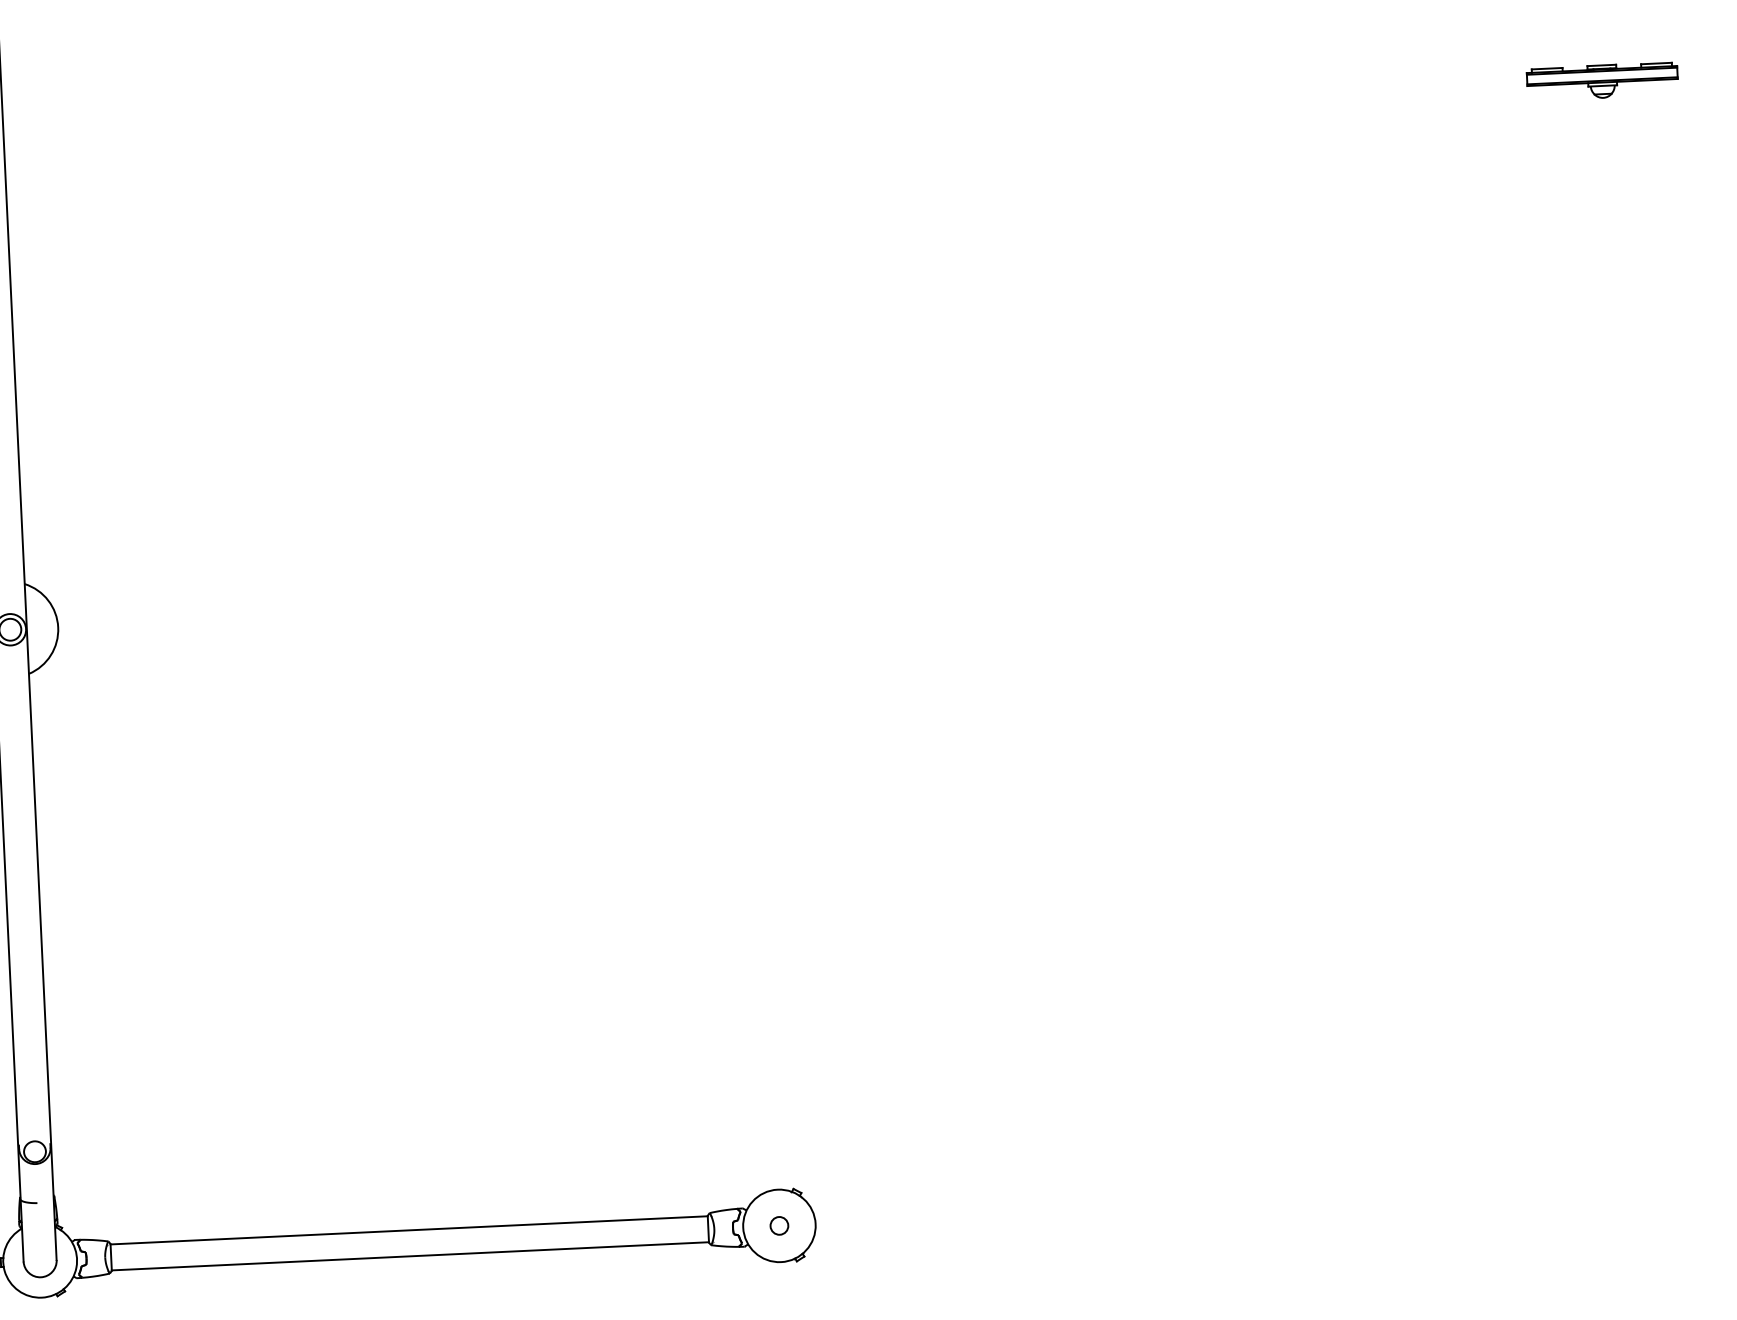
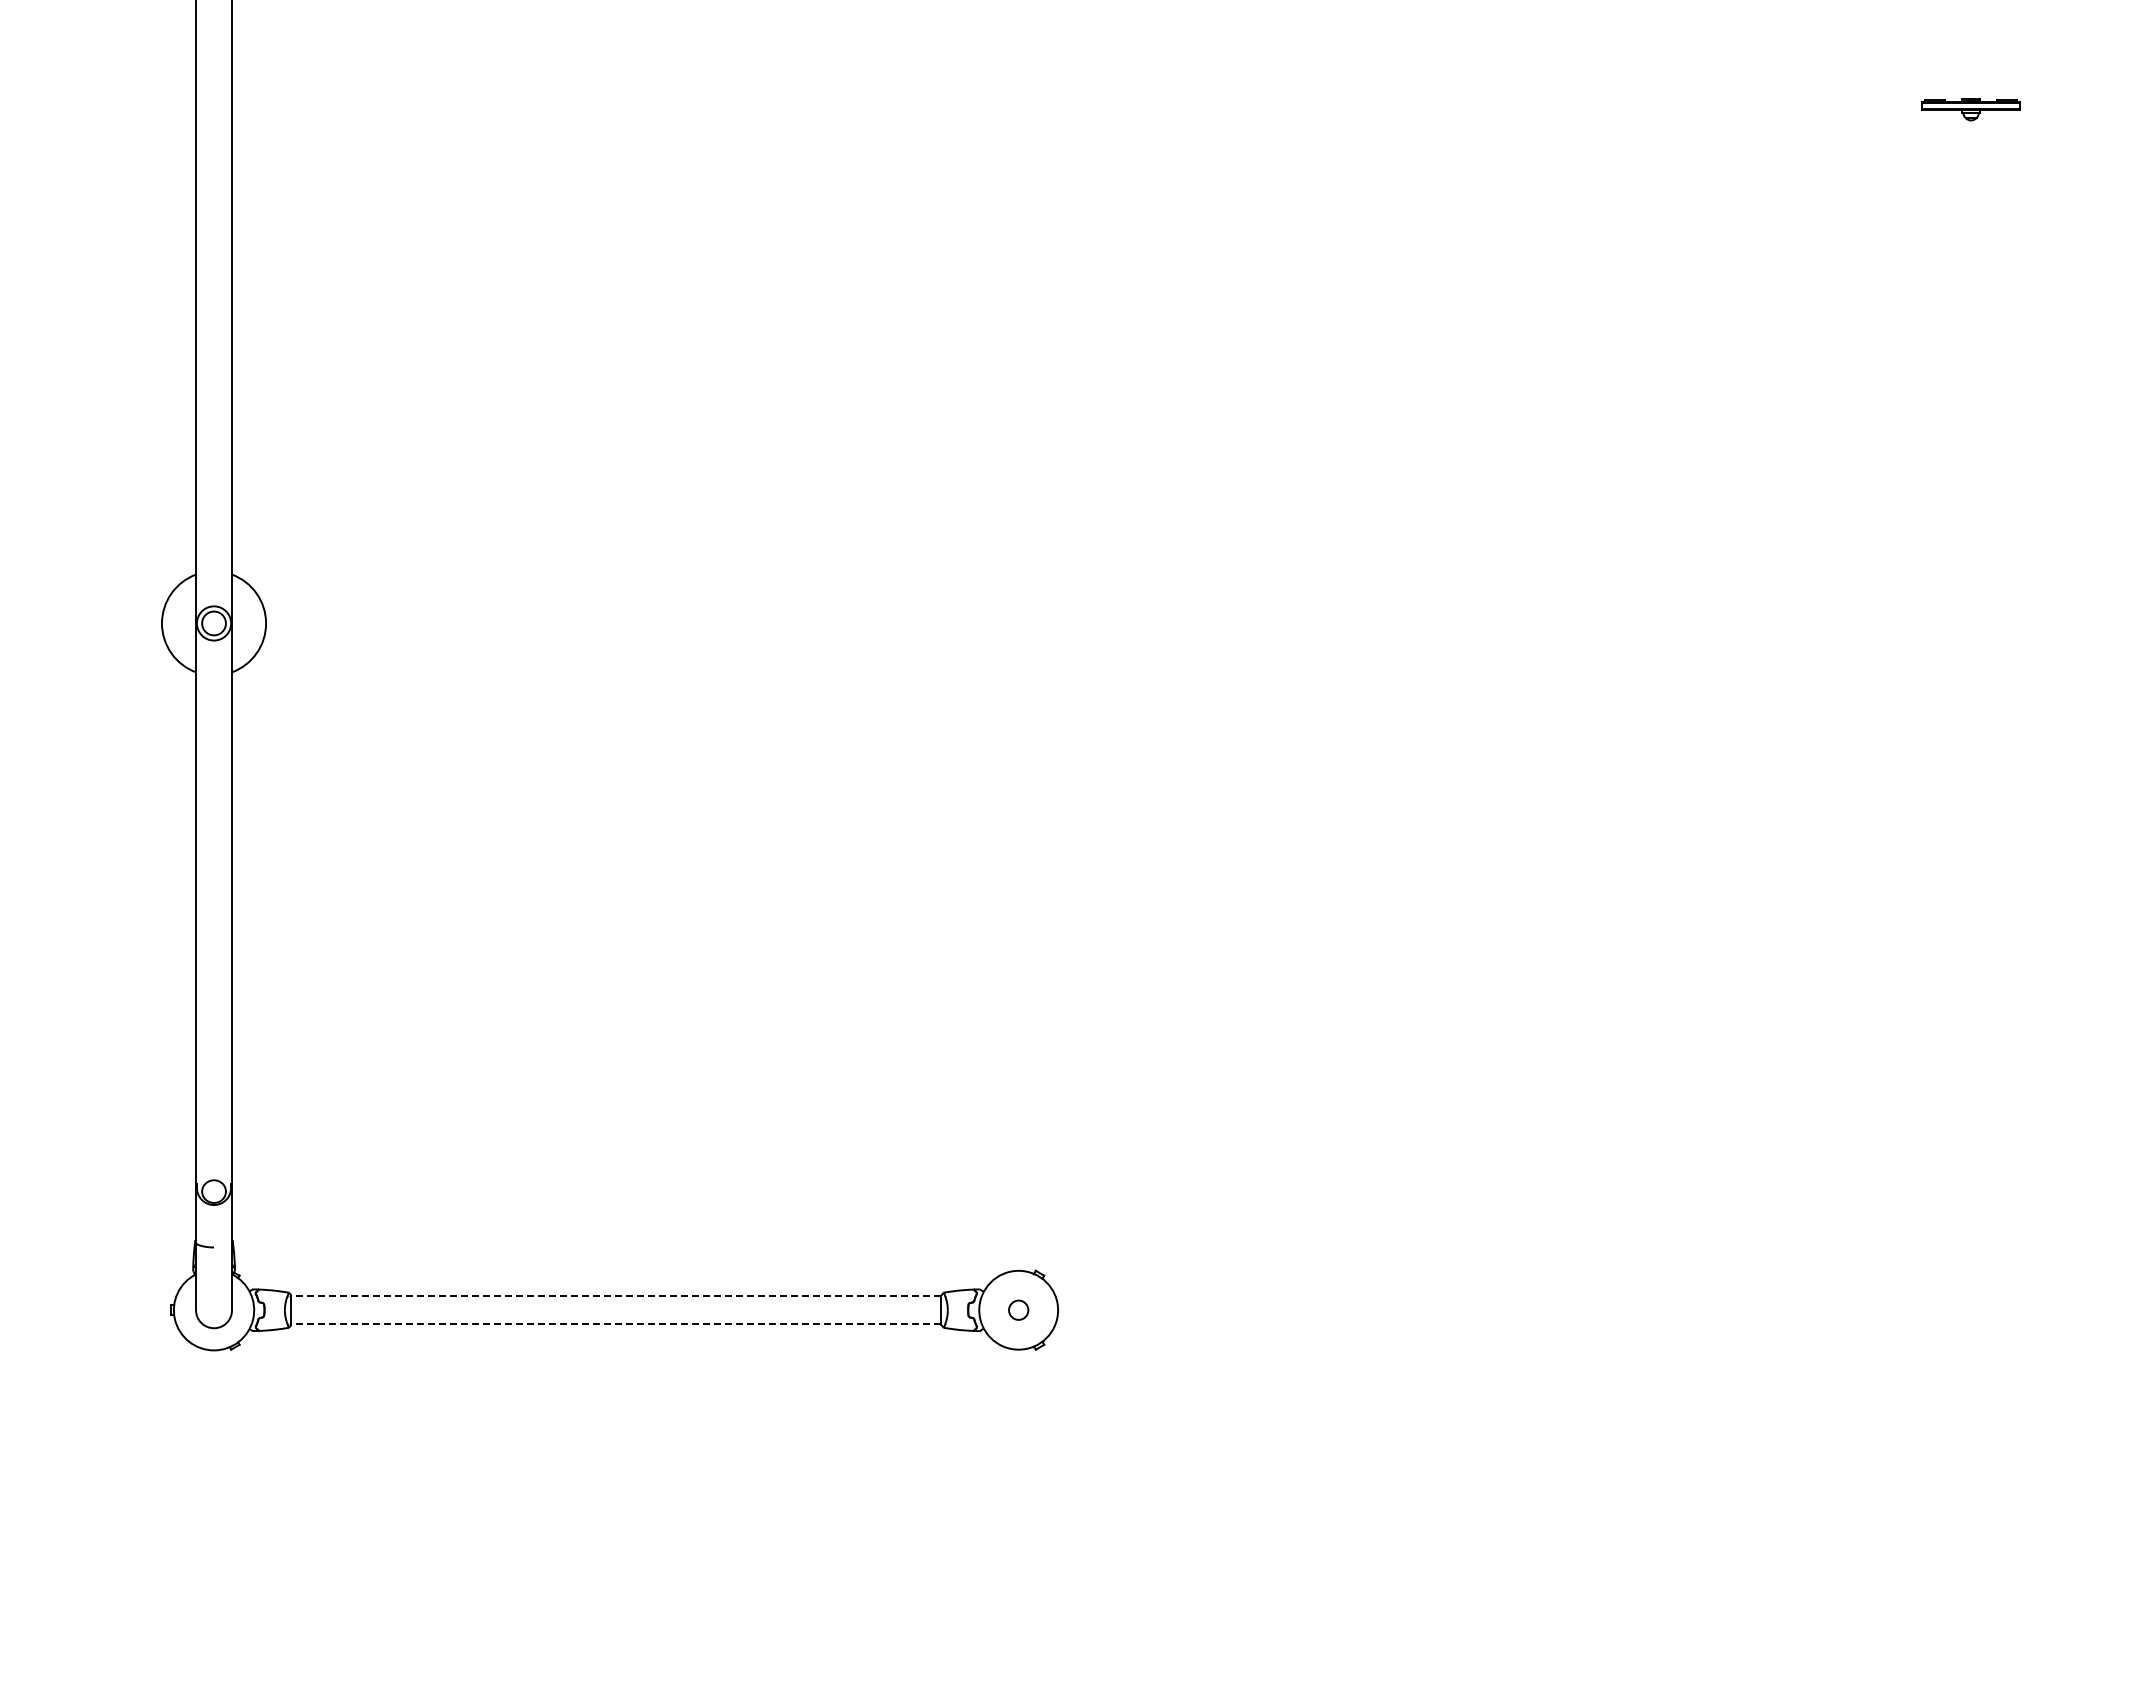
part: (1601, 81) -> (1970, 109), size x0.6
line: (409, 1230) -> (616, 1296), solid -> dashed
line: (410, 1256) -> (616, 1324), solid -> dashed

